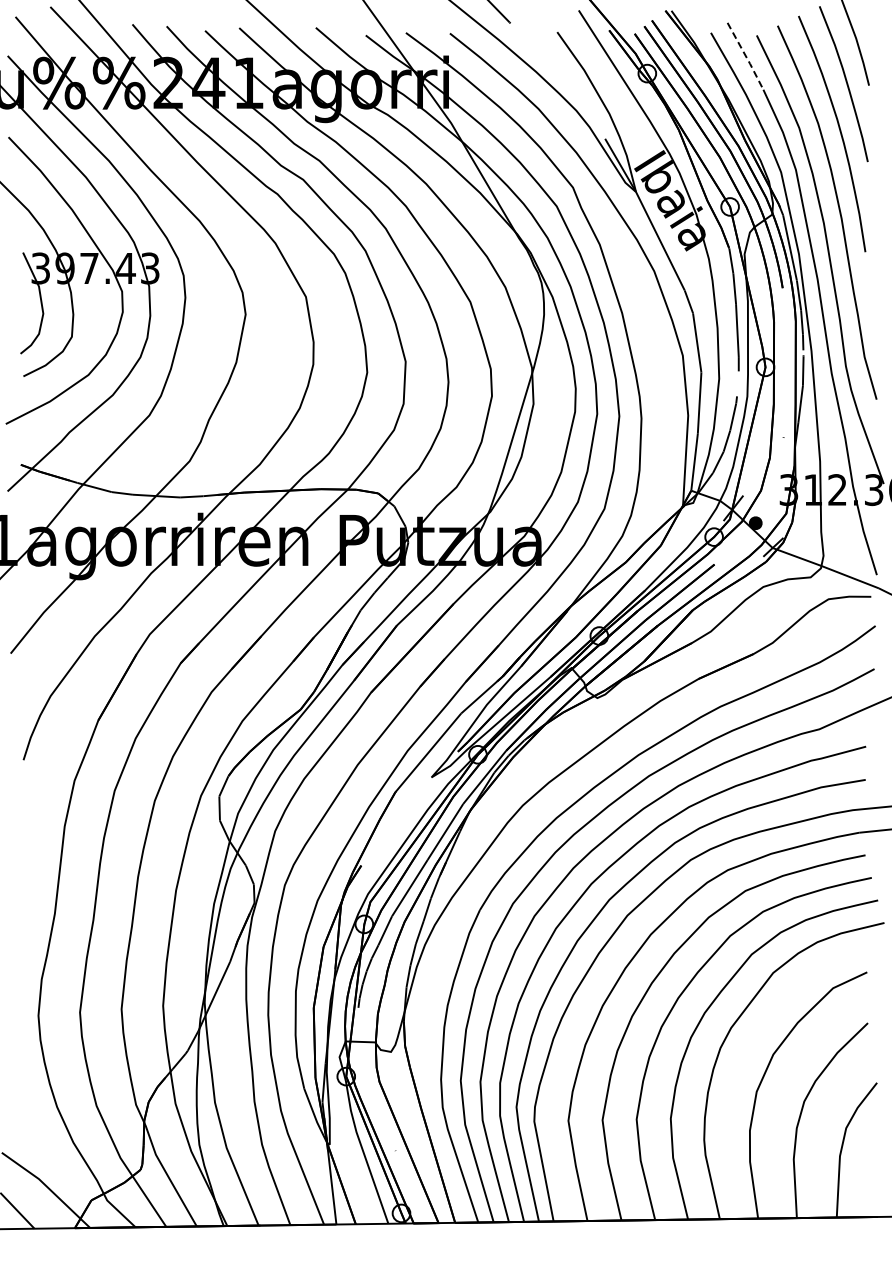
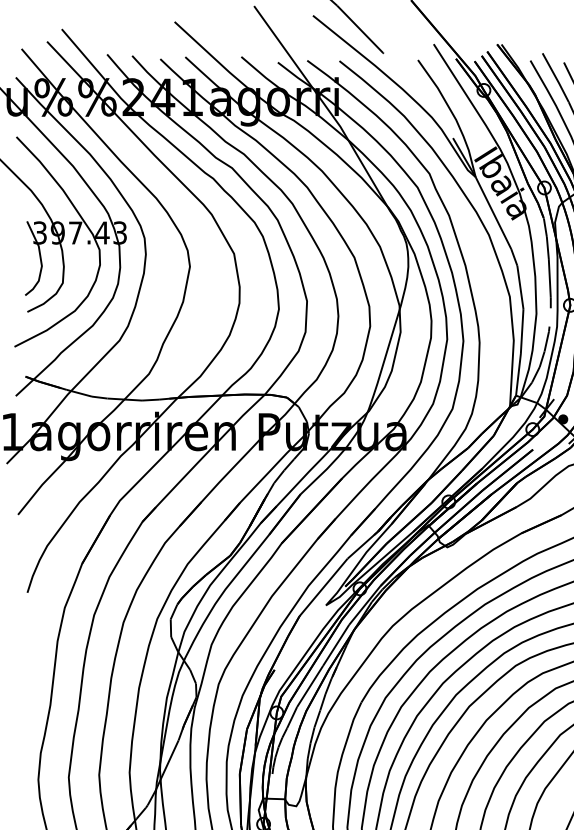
line: (746, 56) -> (556, 77), dashed -> solid

